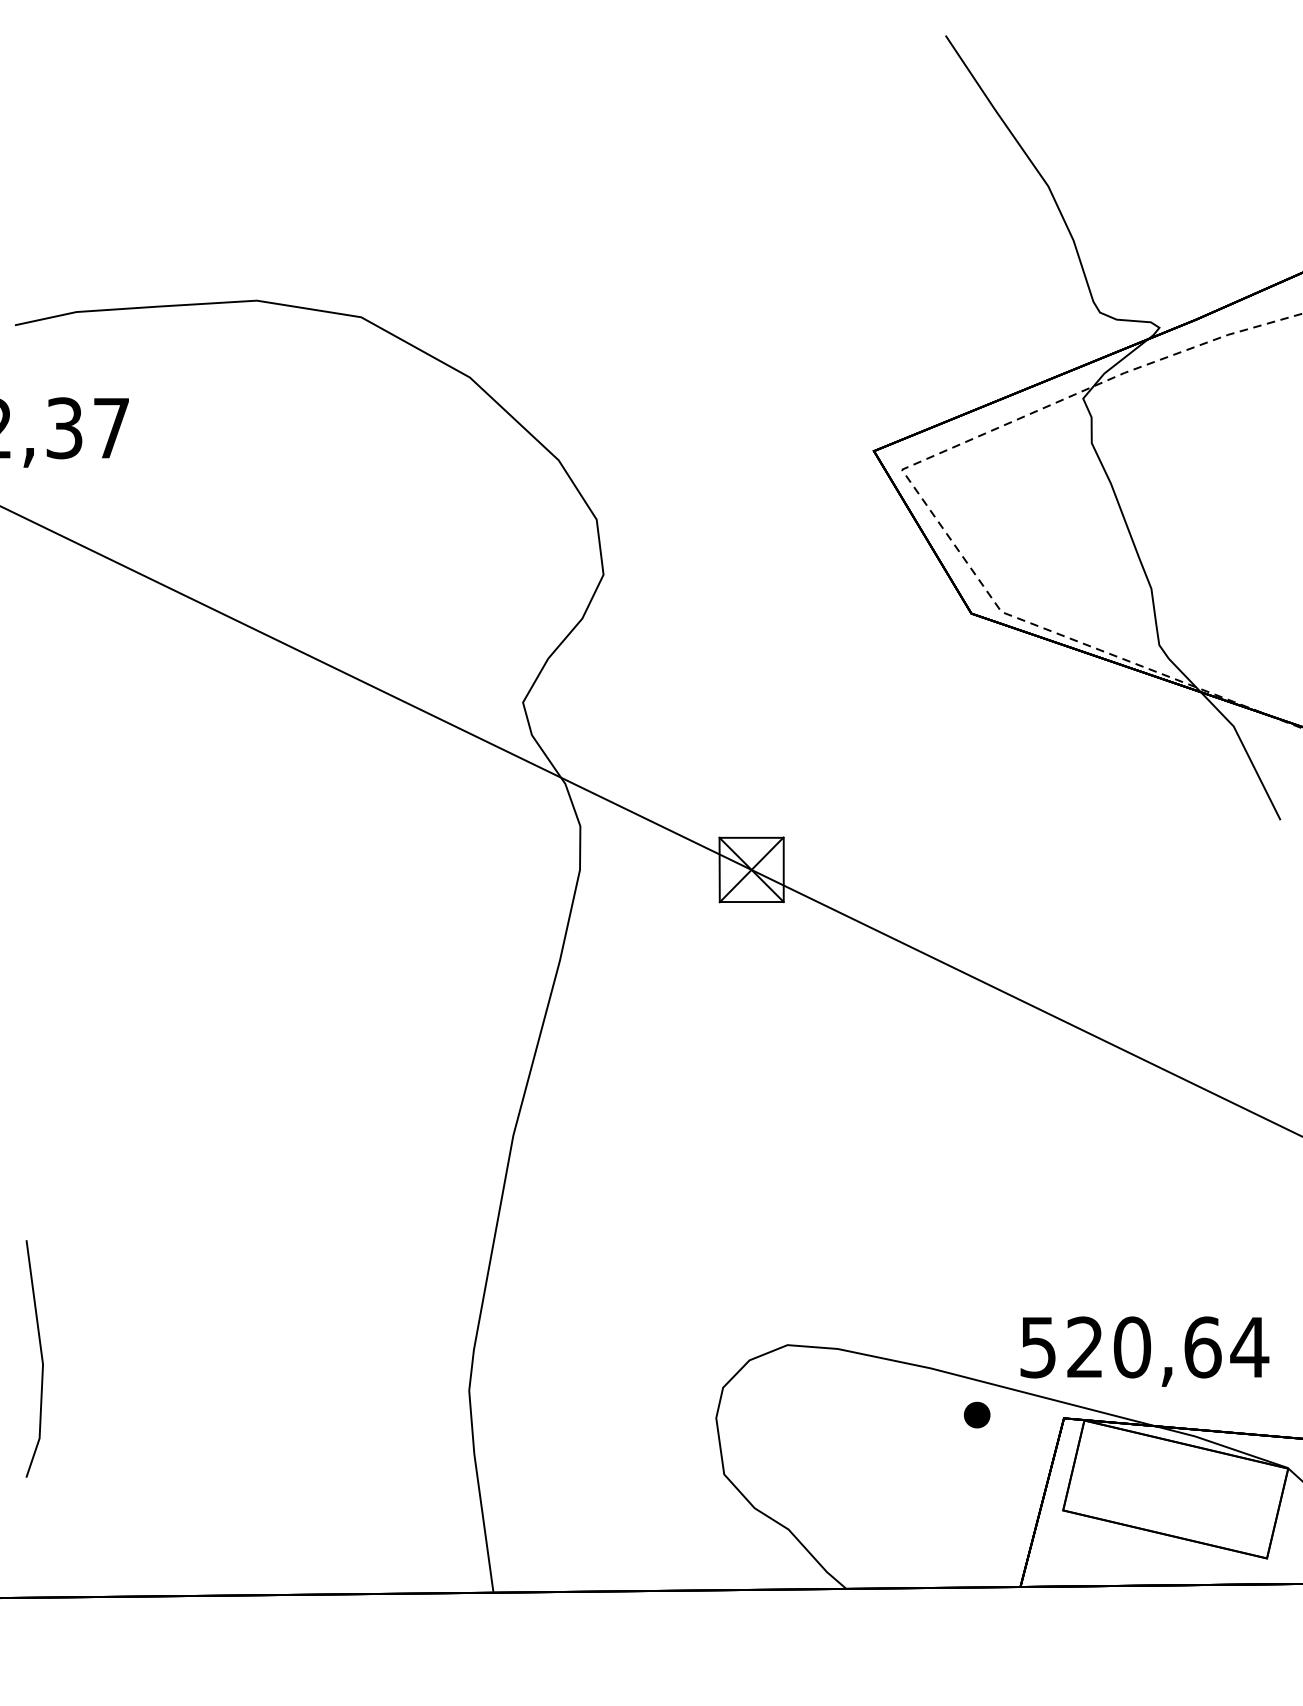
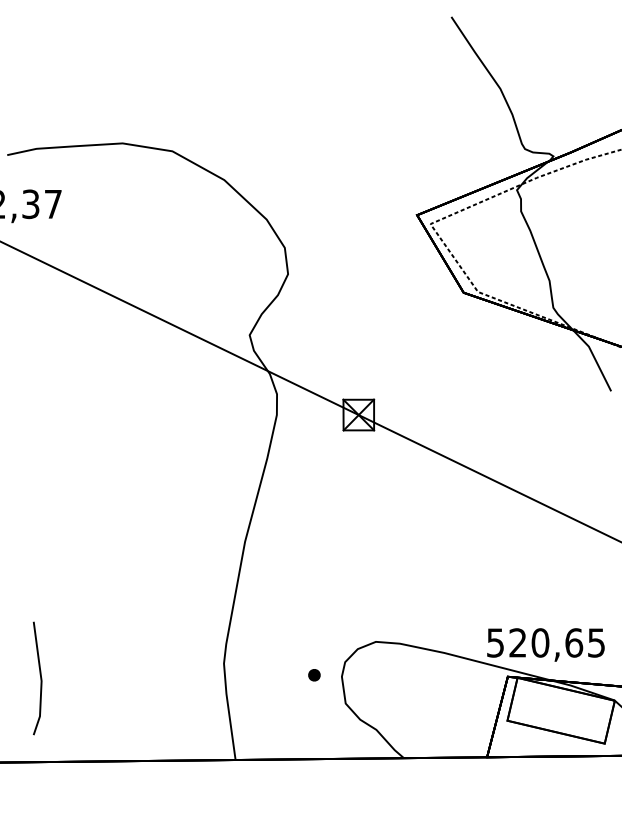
text: (1249, 1346) -> (596, 642), 520,64 -> 520,65
line: (40, 1359) -> (40, 678), moved
part: (977, 1415) -> (314, 675), moved

